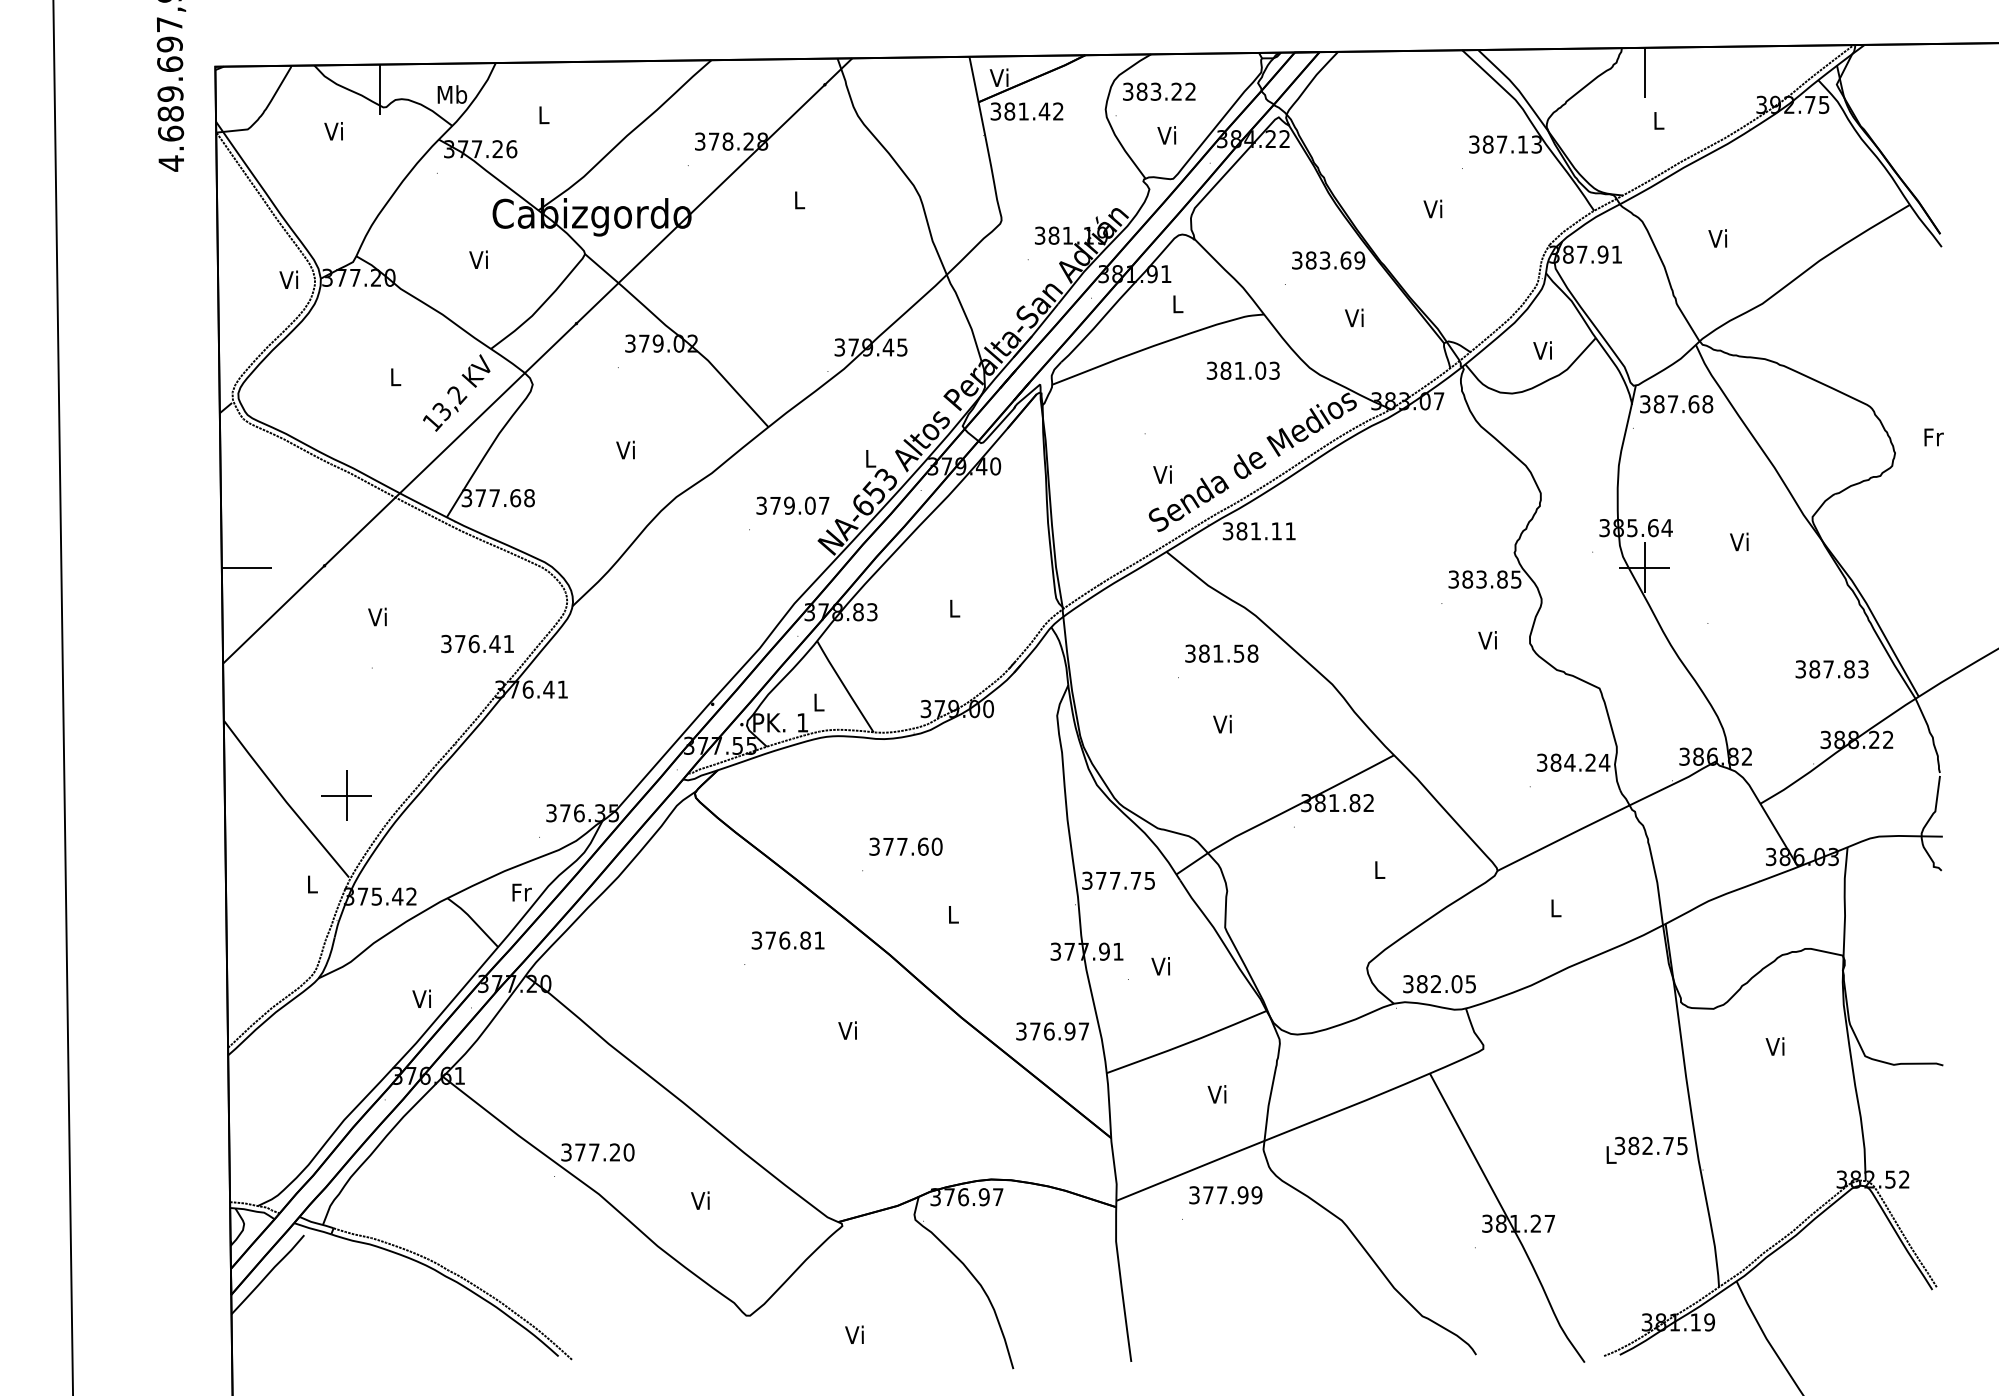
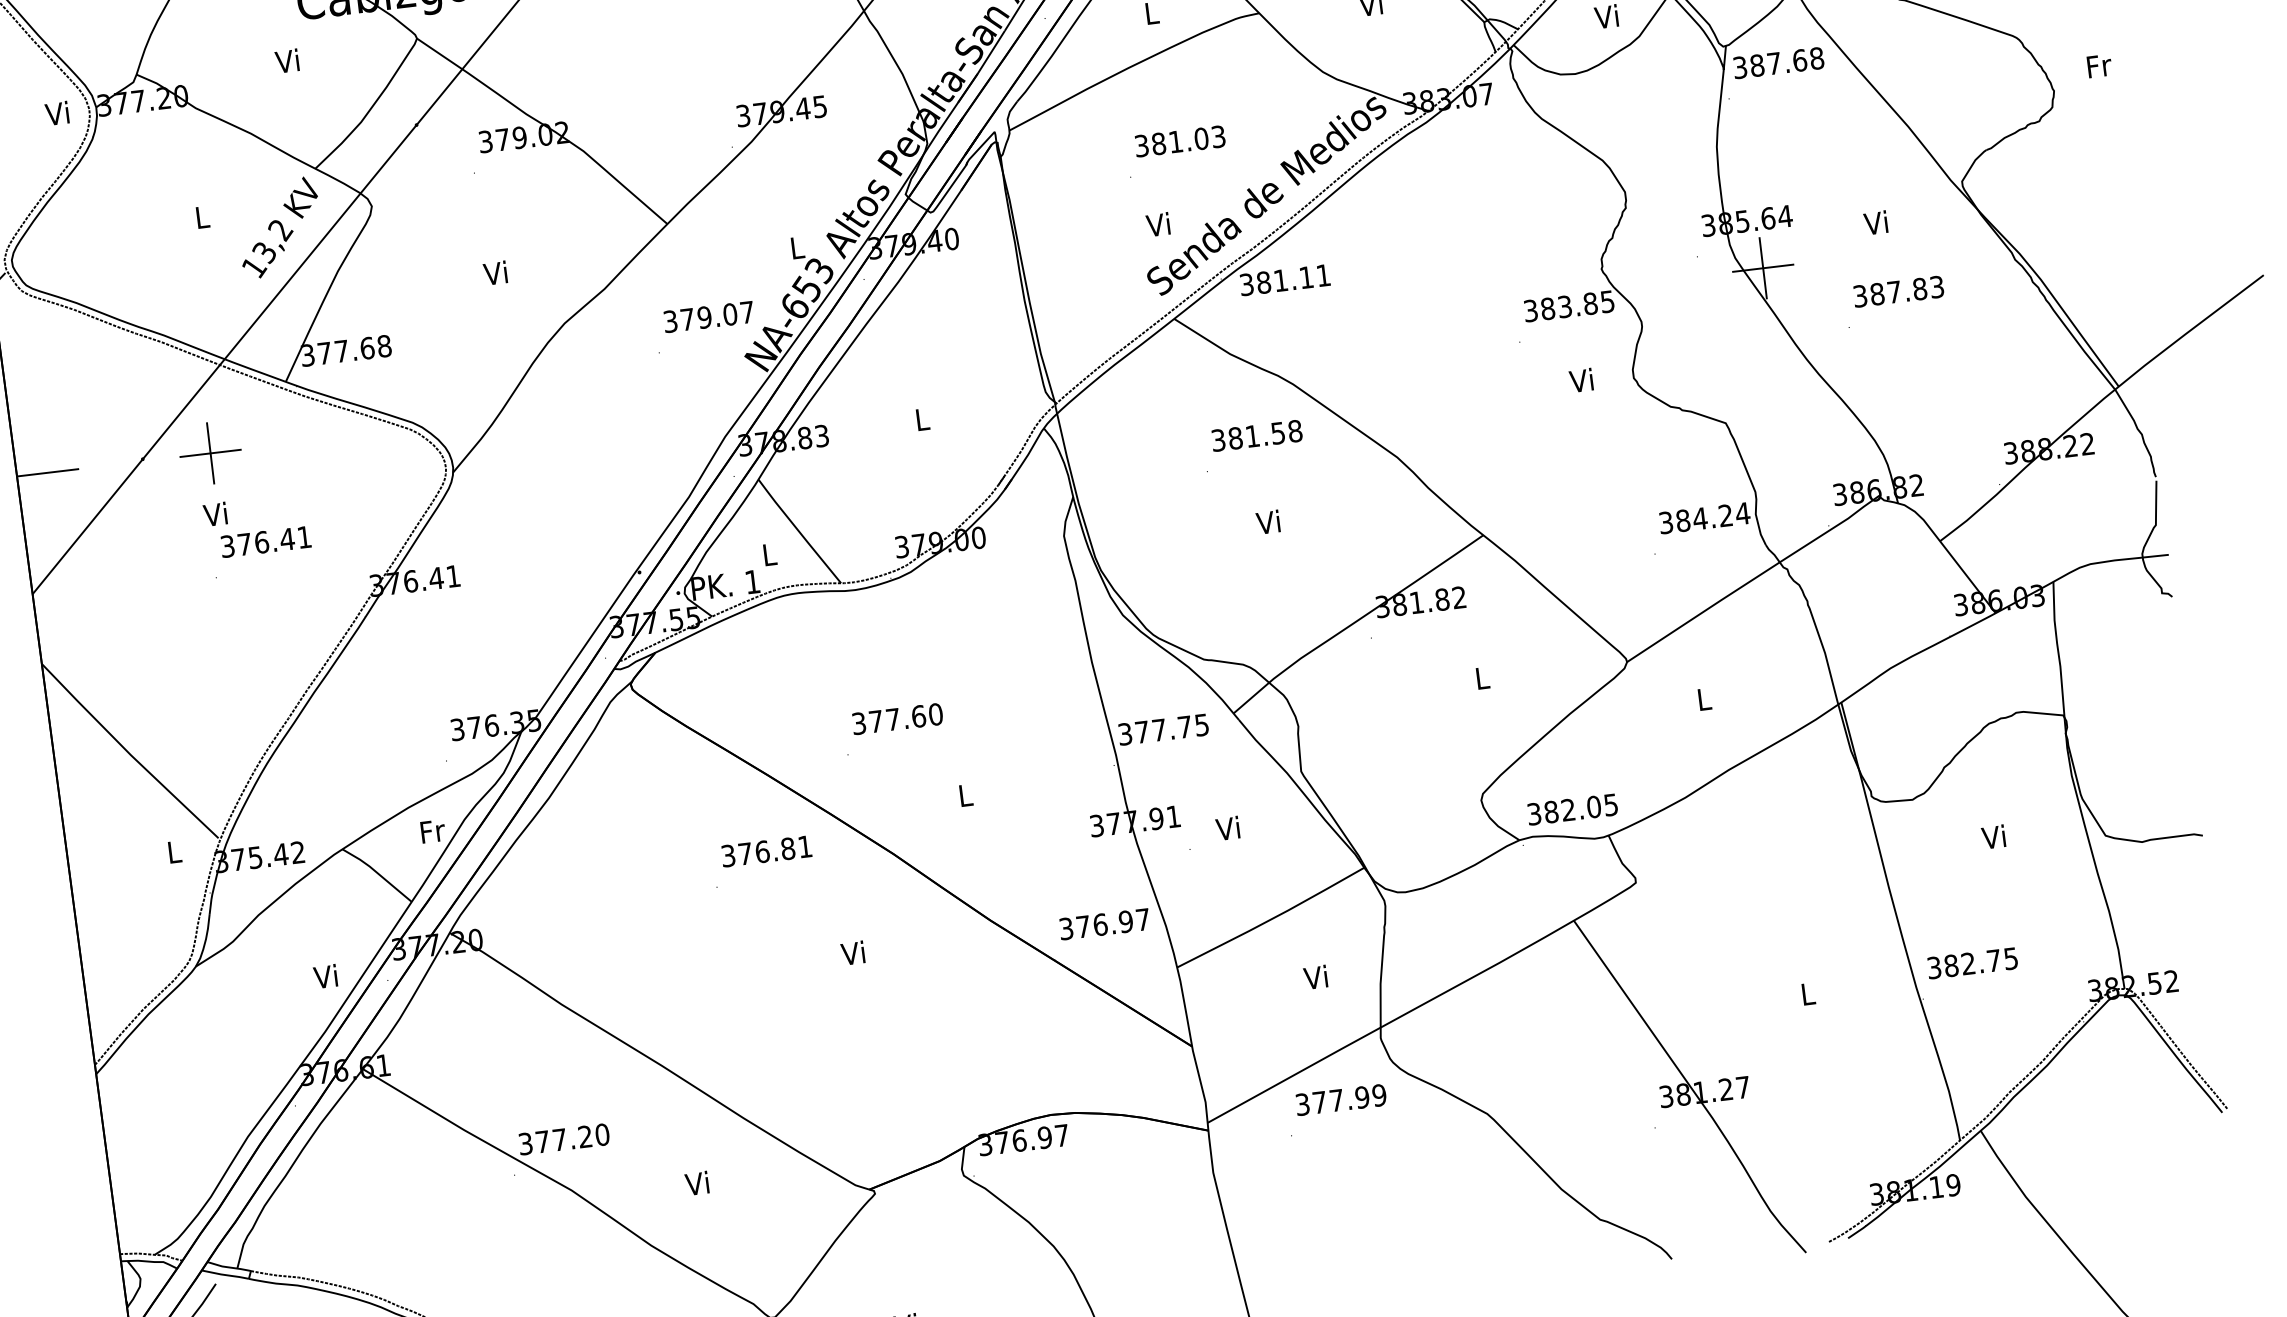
text: (1242, 370) -> (1179, 141), moved
text: (477, 643) -> (265, 541), moved
text: (1831, 669) -> (1897, 291), moved
part: (346, 795) -> (210, 453), moved
text: (1650, 1145) -> (1971, 962), moved

